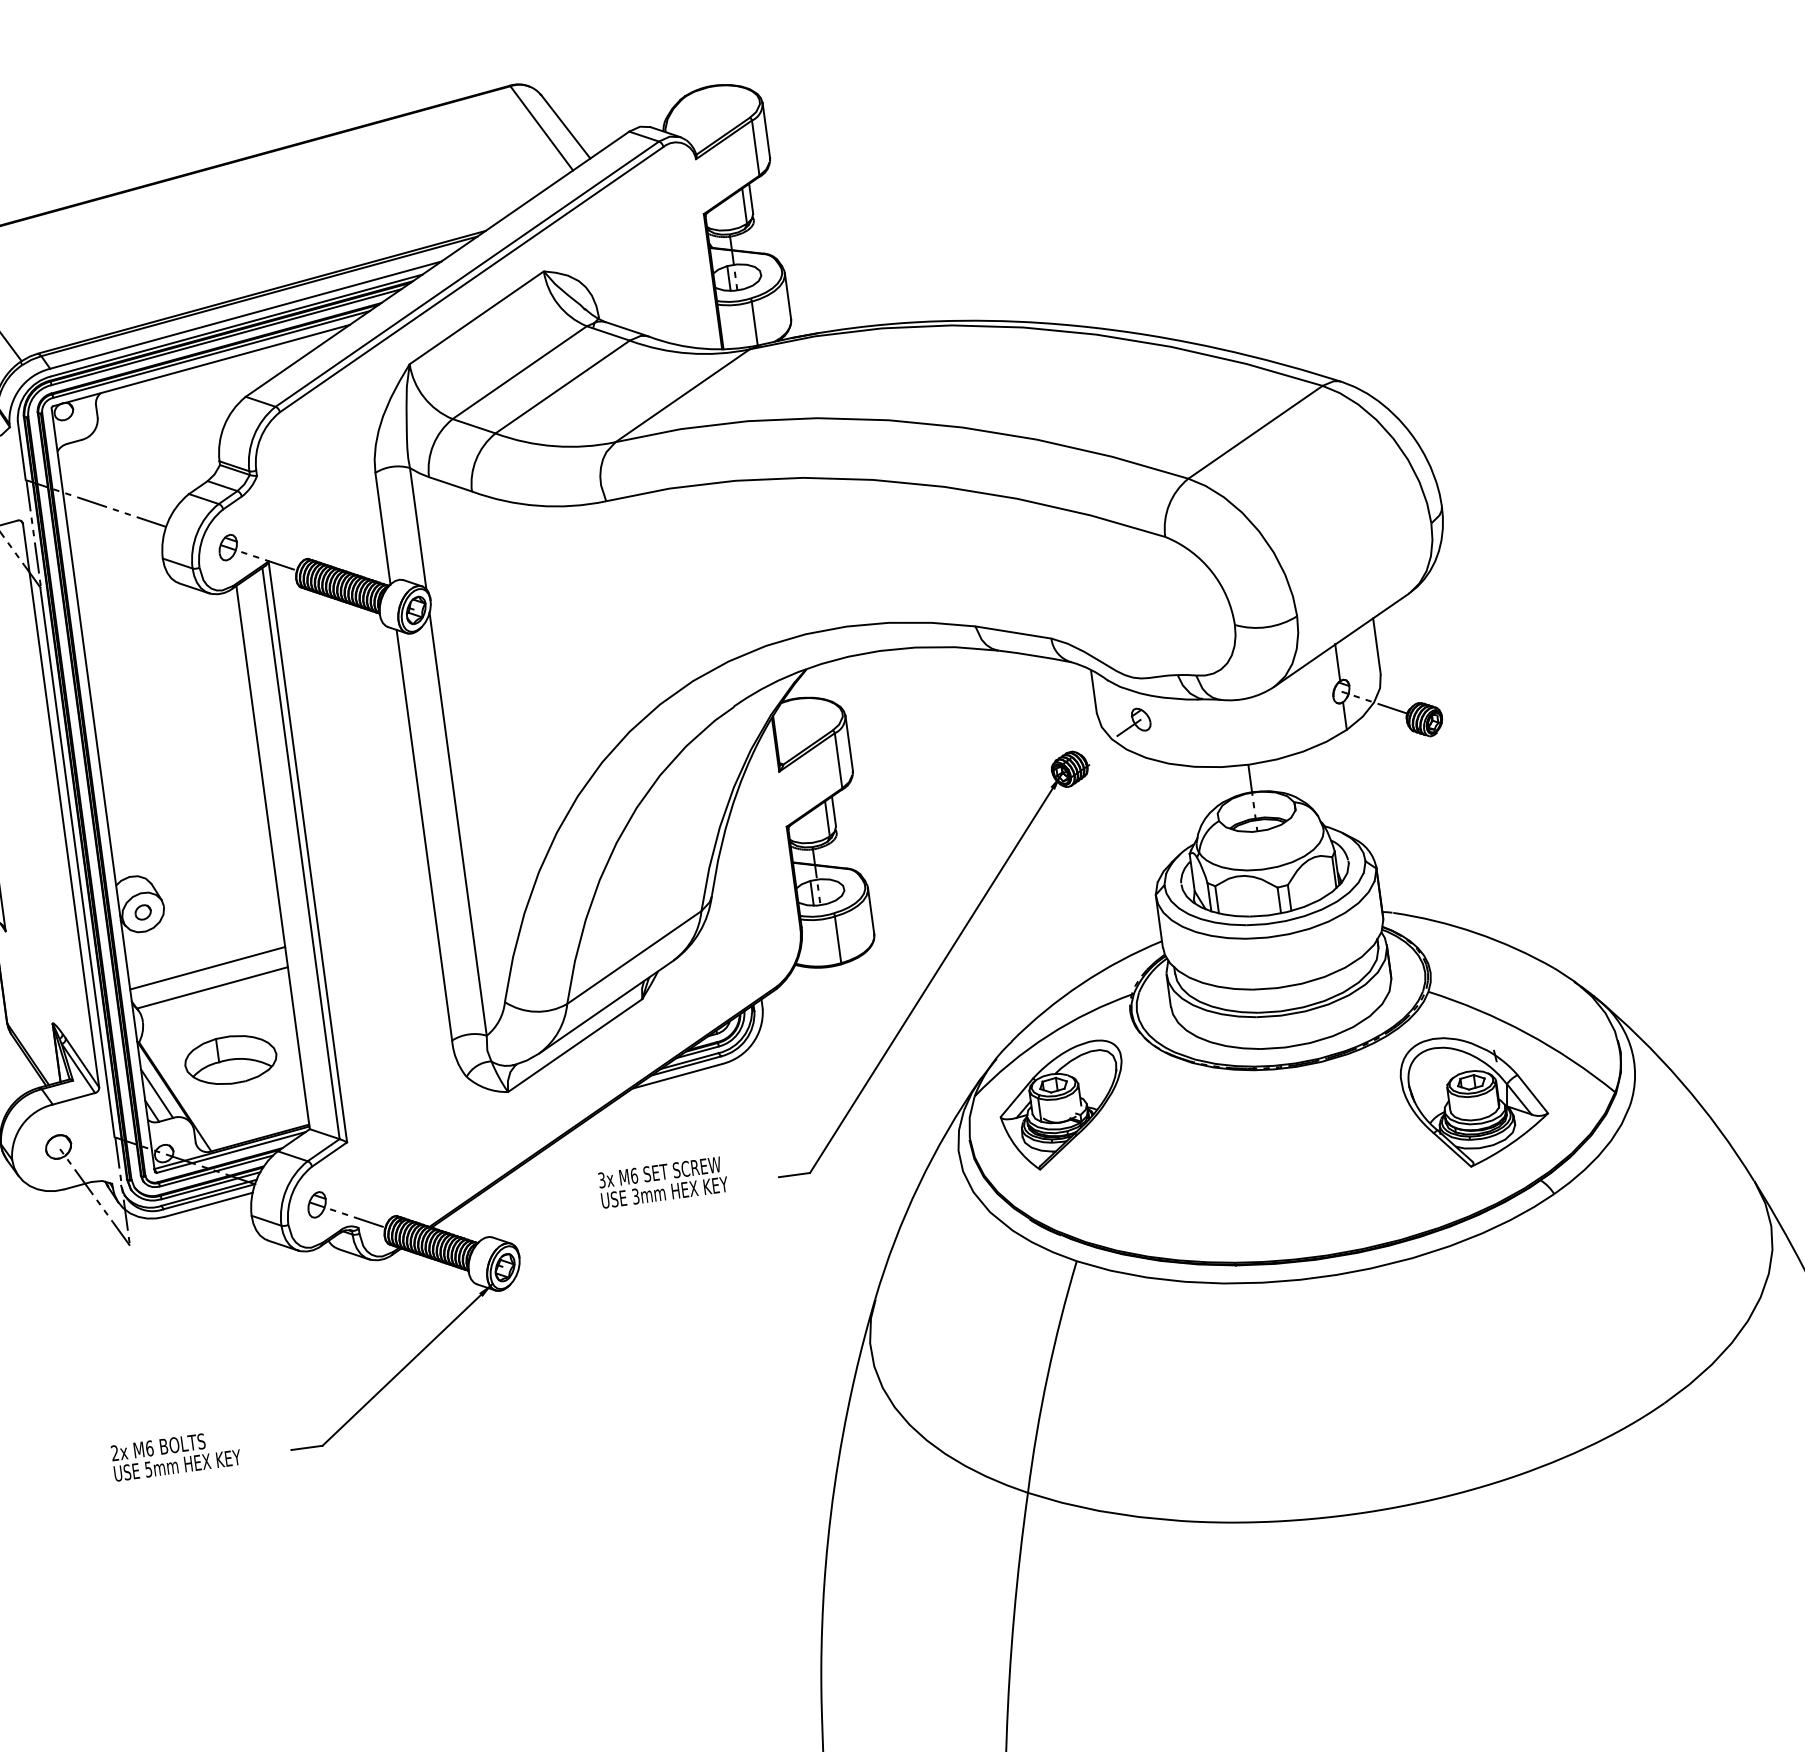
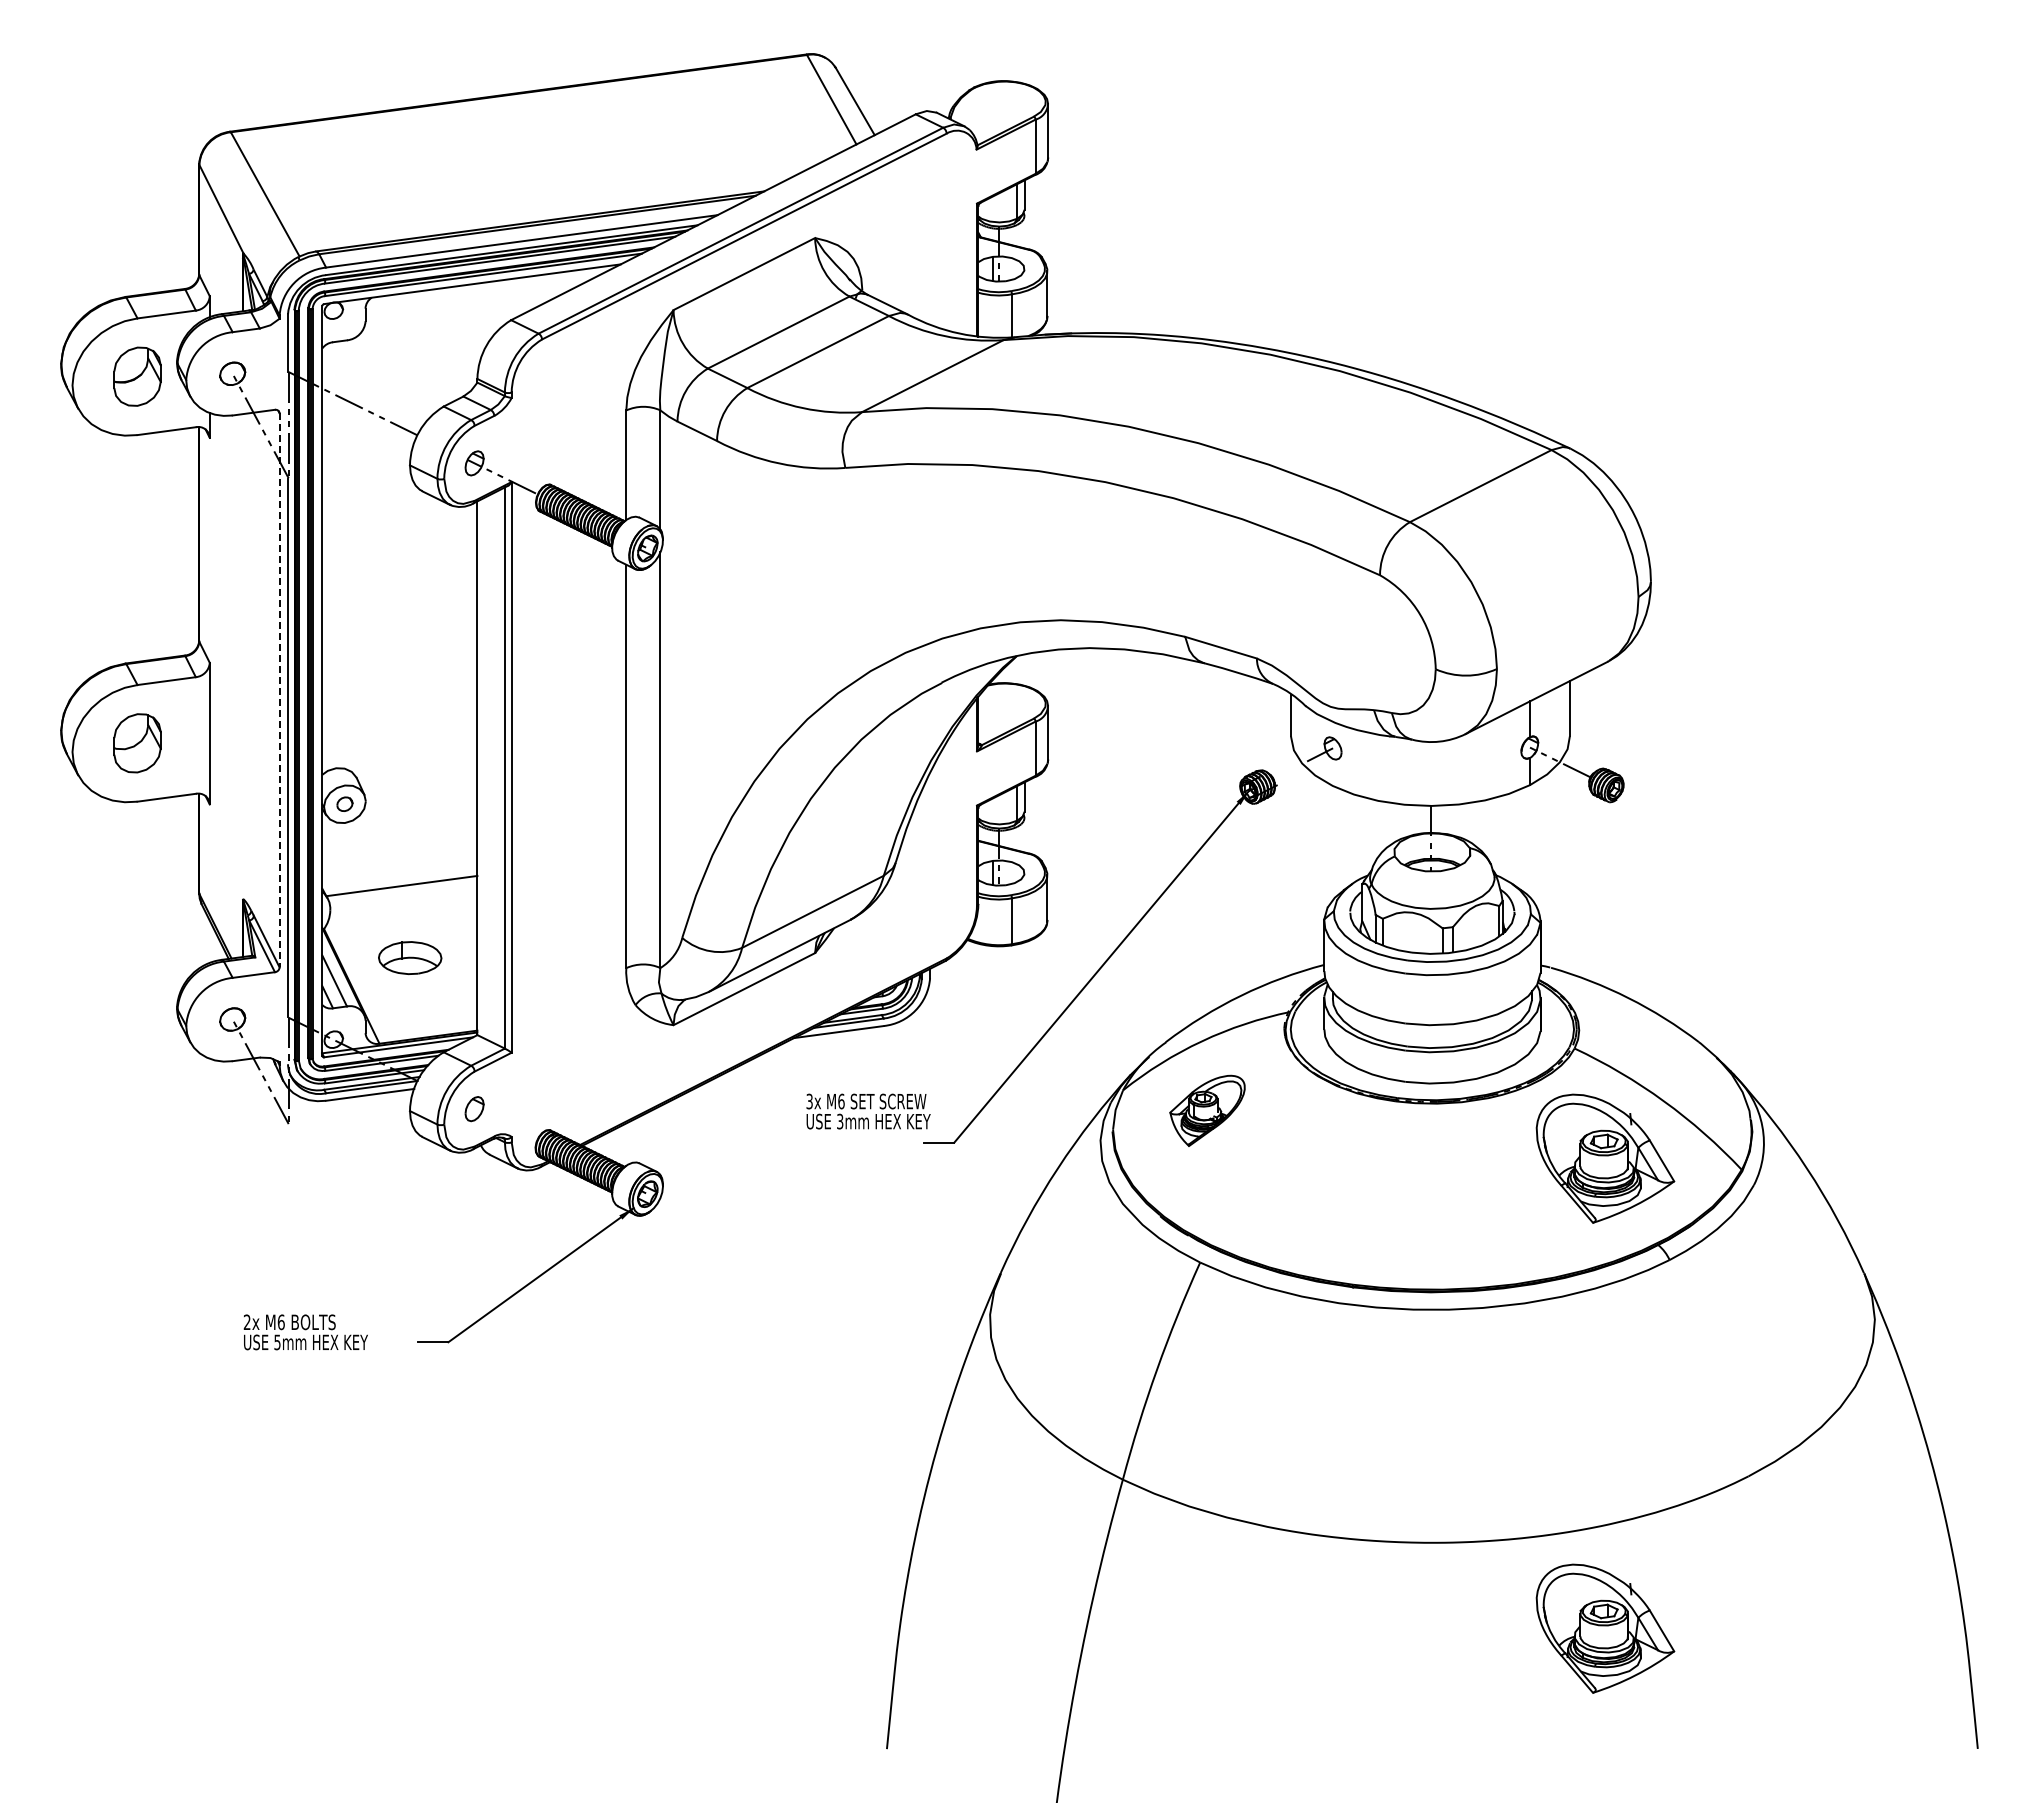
line: (60, 805) -> (279, 690), solid -> dashed
line: (207, 968) -> (399, 866), removed
part: (230, 1059) -> (409, 957), size x0.7
part: (1063, 1105) -> (1207, 1110), size x0.6
text: (663, 1182) -> (868, 1111), moved
line: (346, 1214) -> (501, 1122), removed
part: (1539, 1577) -> (1605, 1628), added

